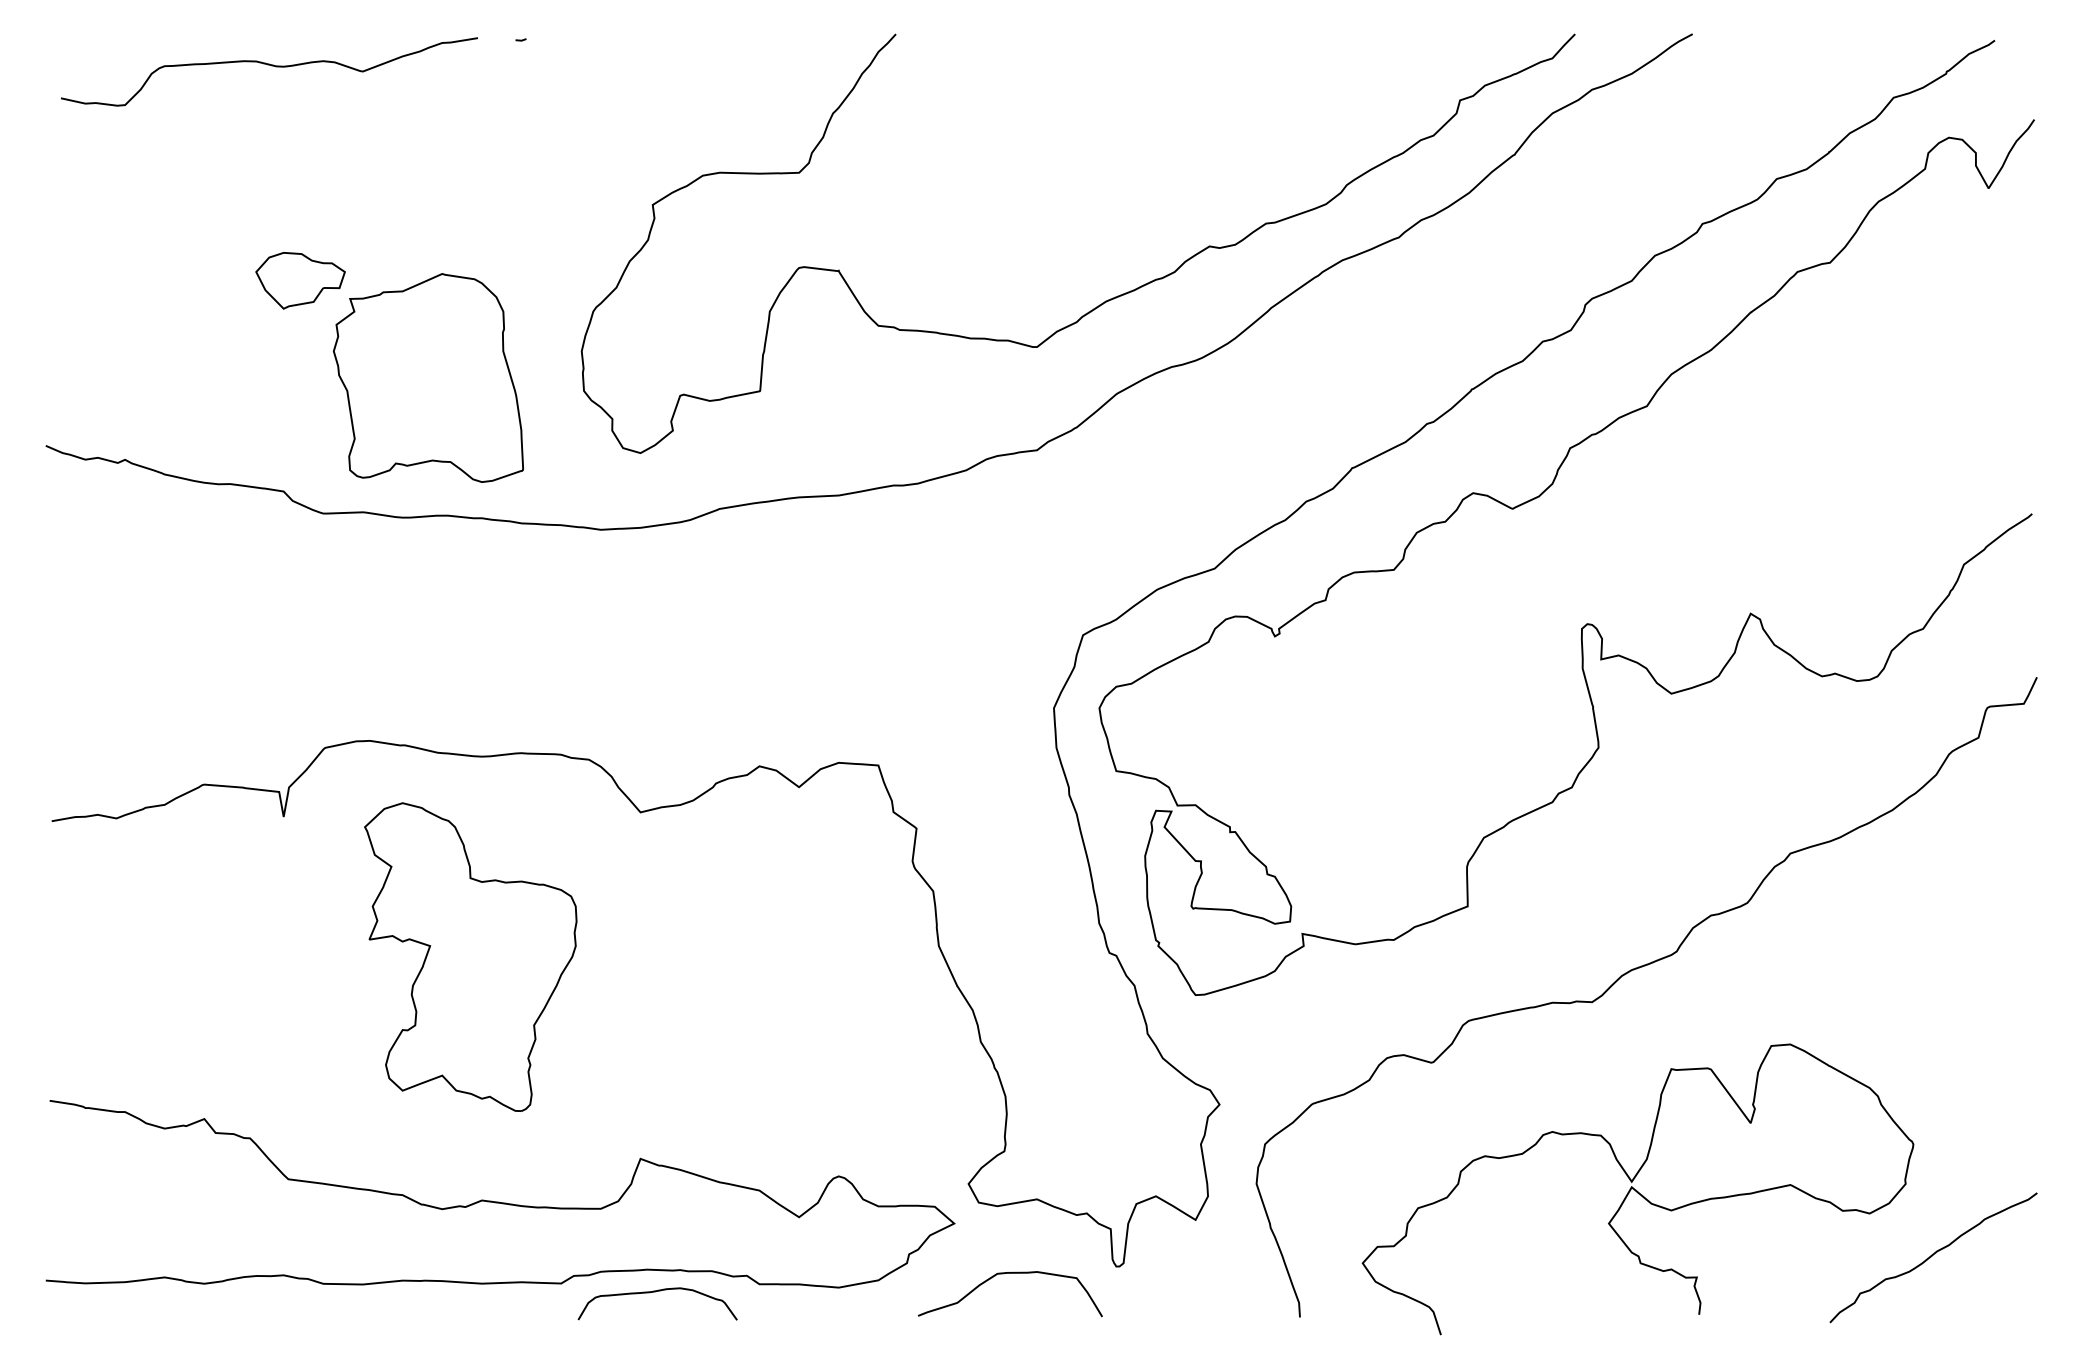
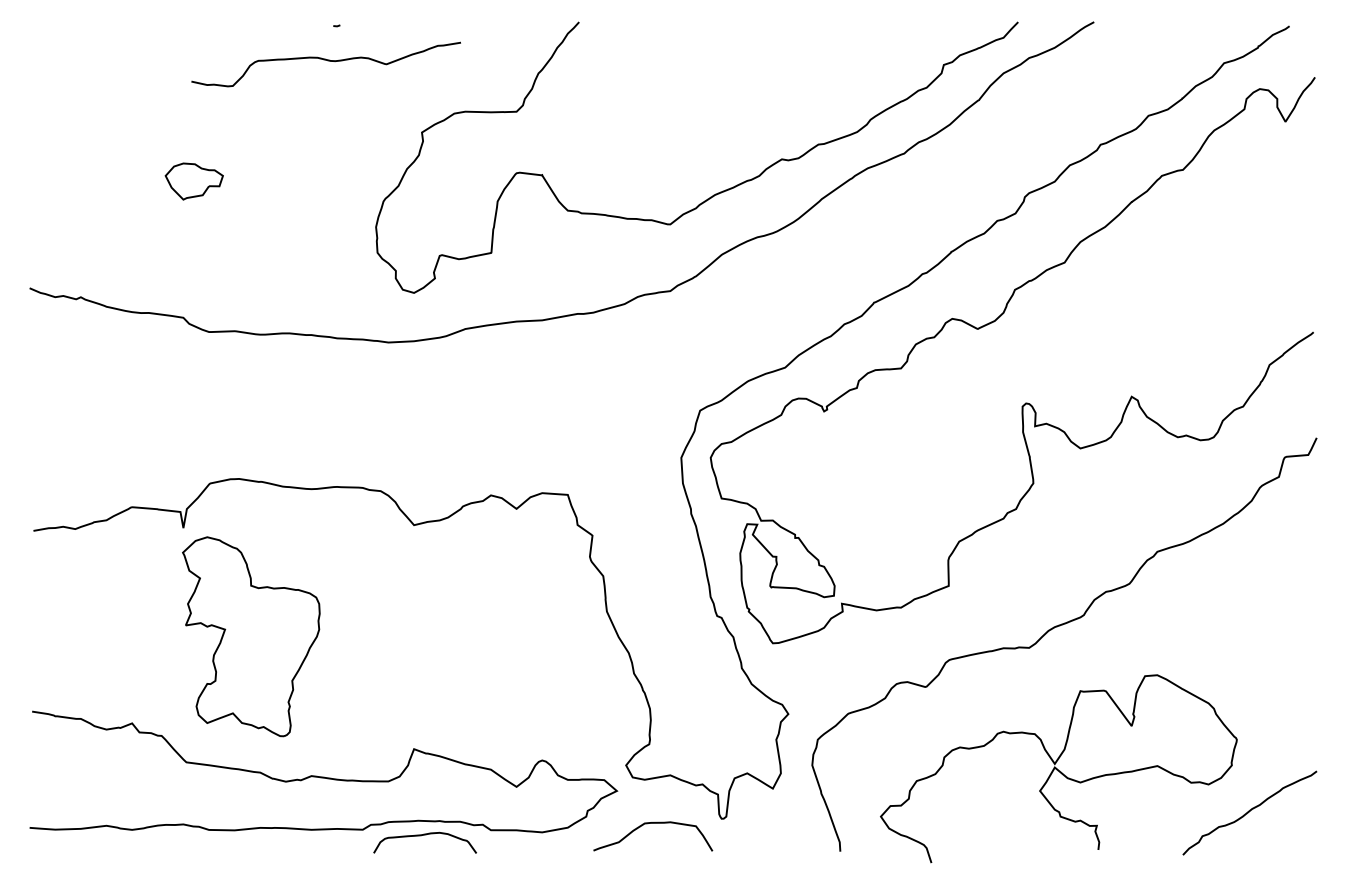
curve: (271, 67) -> (327, 61), moved
part: (429, 378) -> (277, 244), removed
part: (471, 956) -> (251, 636), moved

